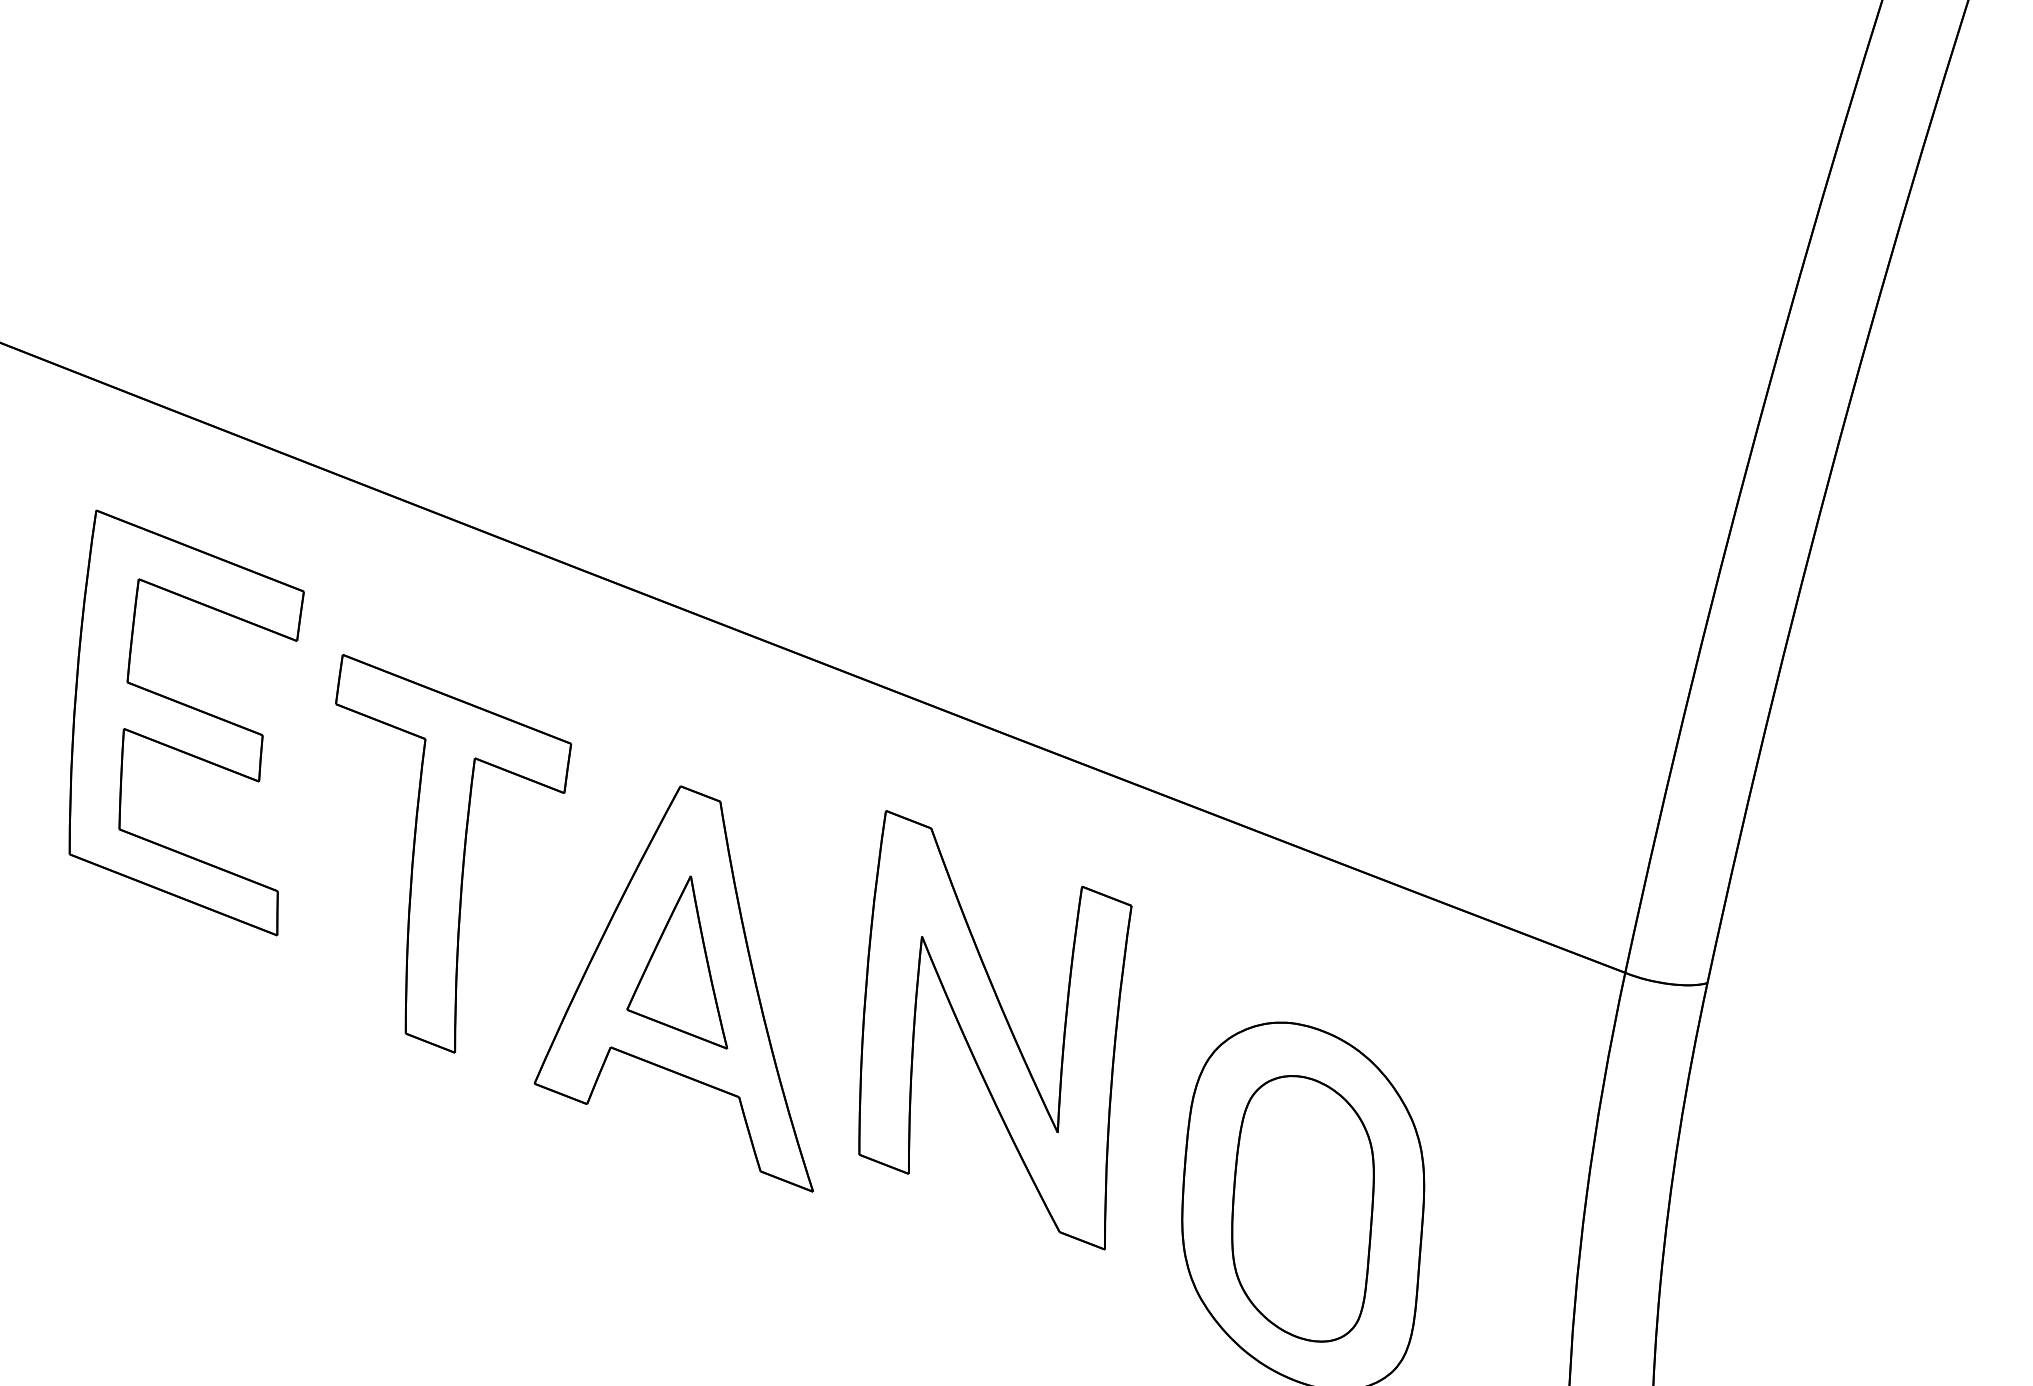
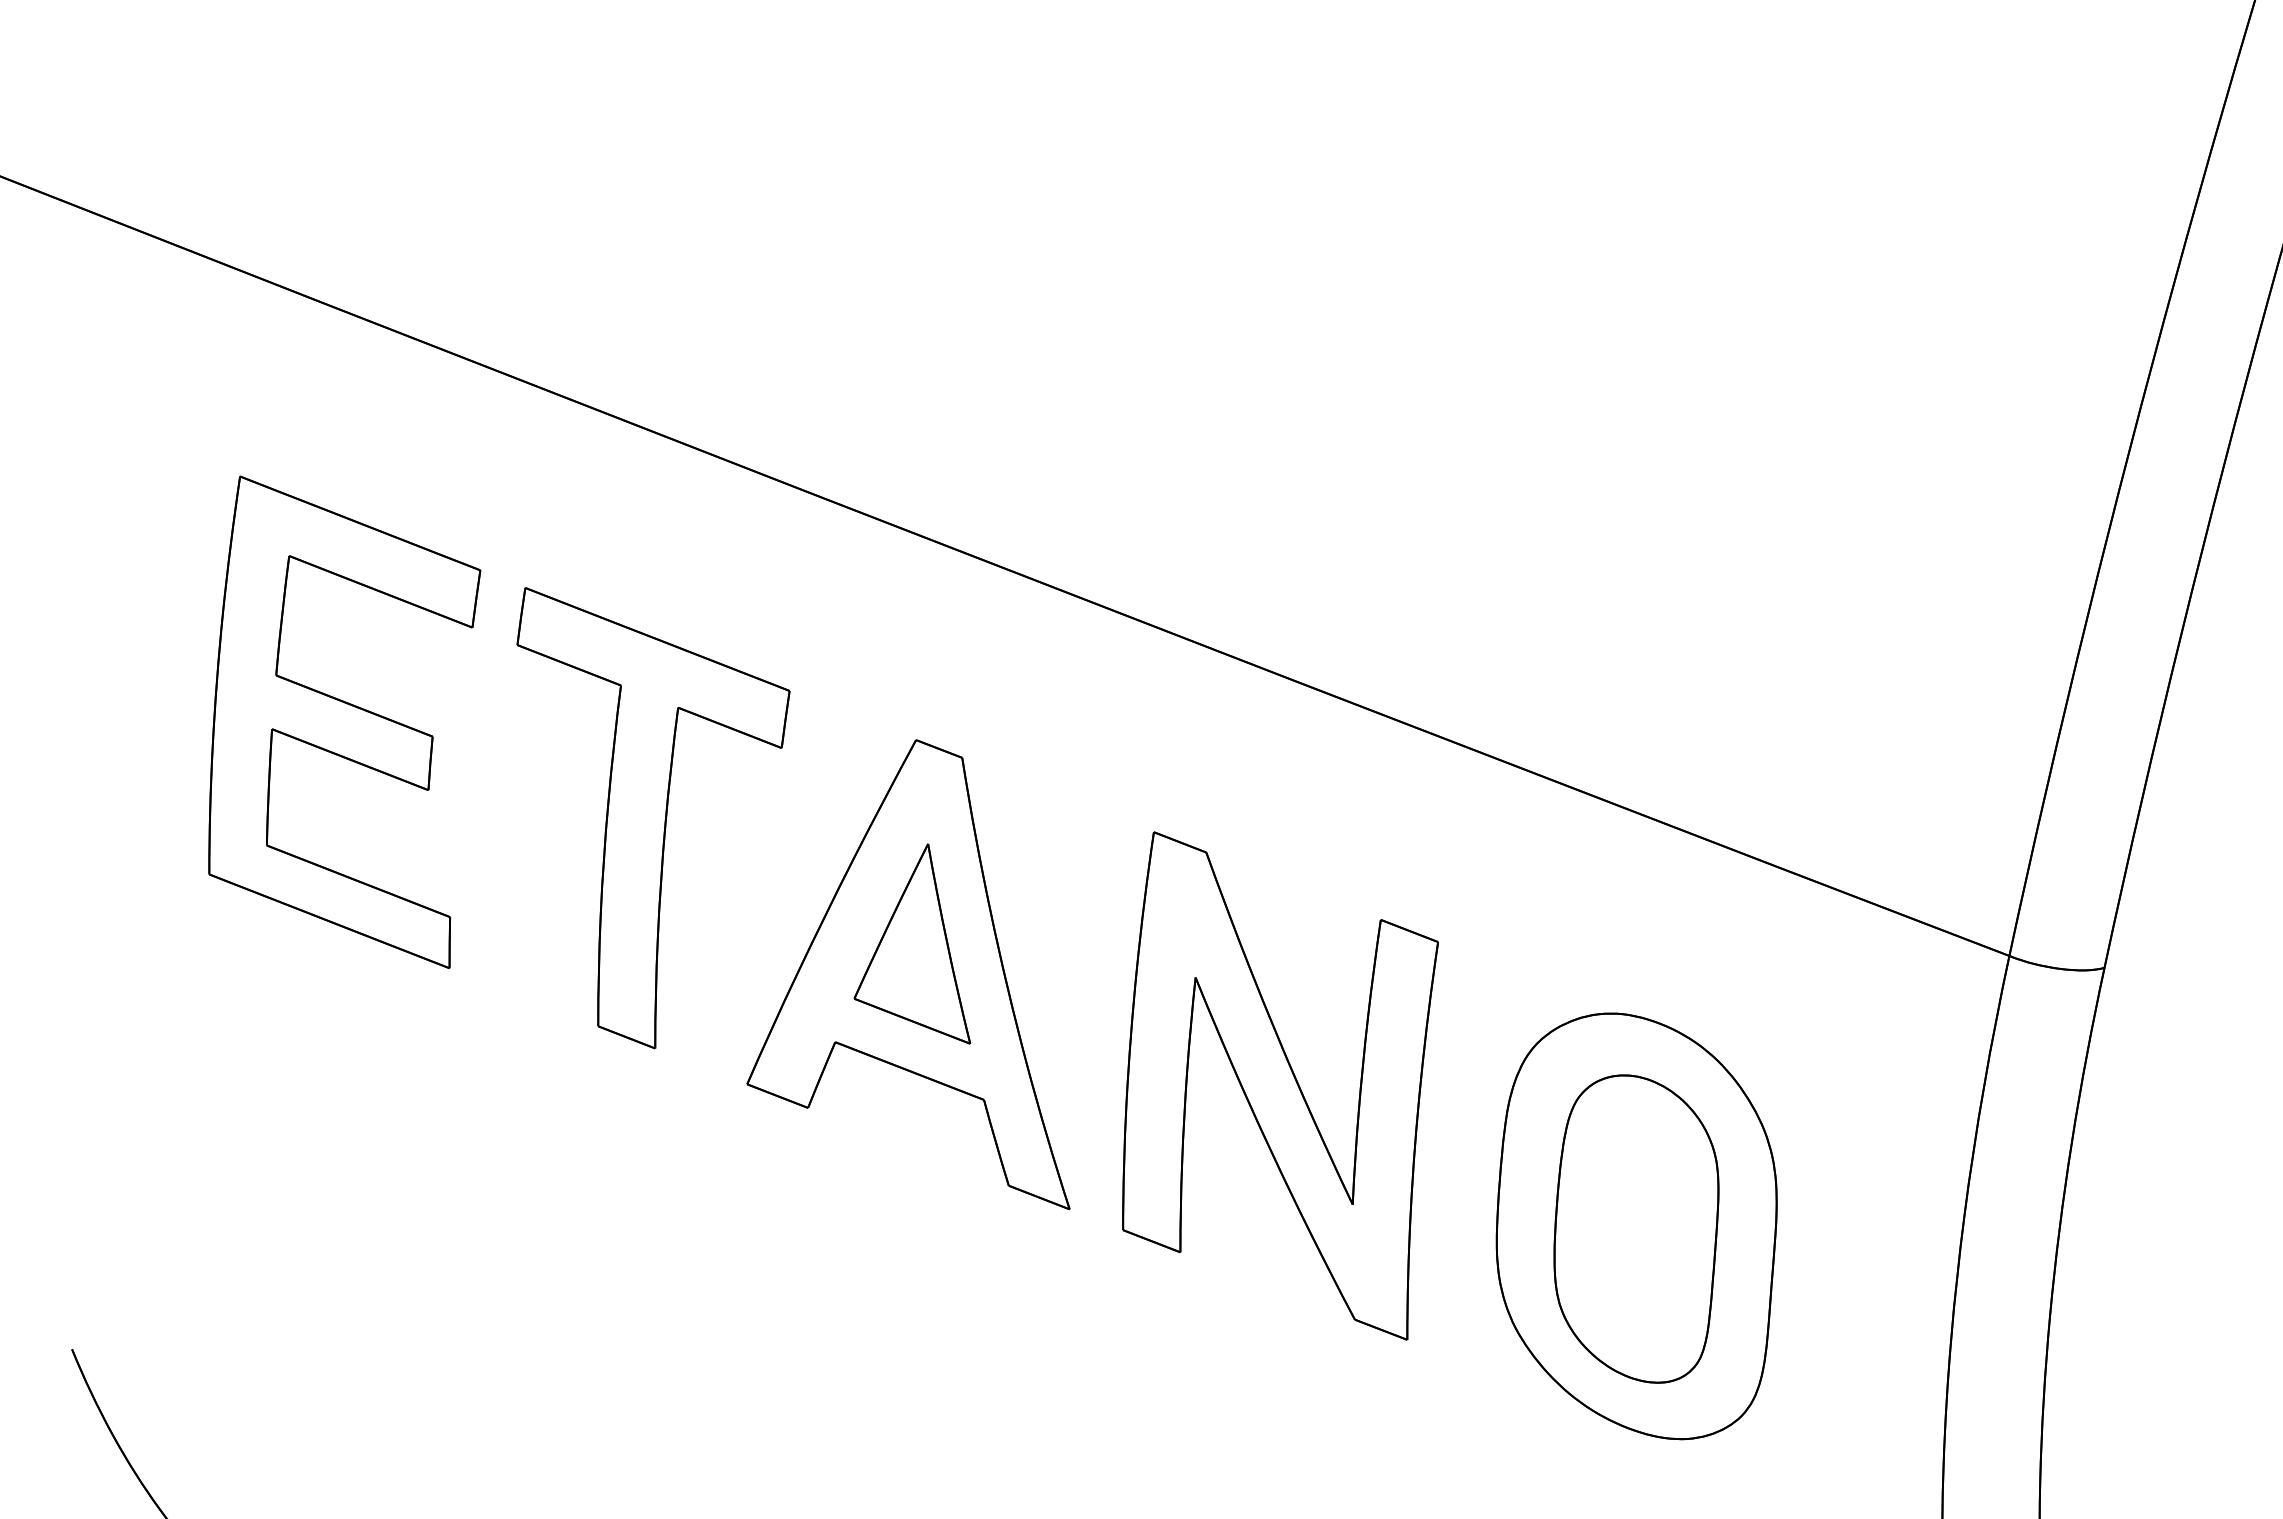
part: (186, 722) -> (344, 721), moved
part: (995, 1030) -> (1280, 1086), moved

